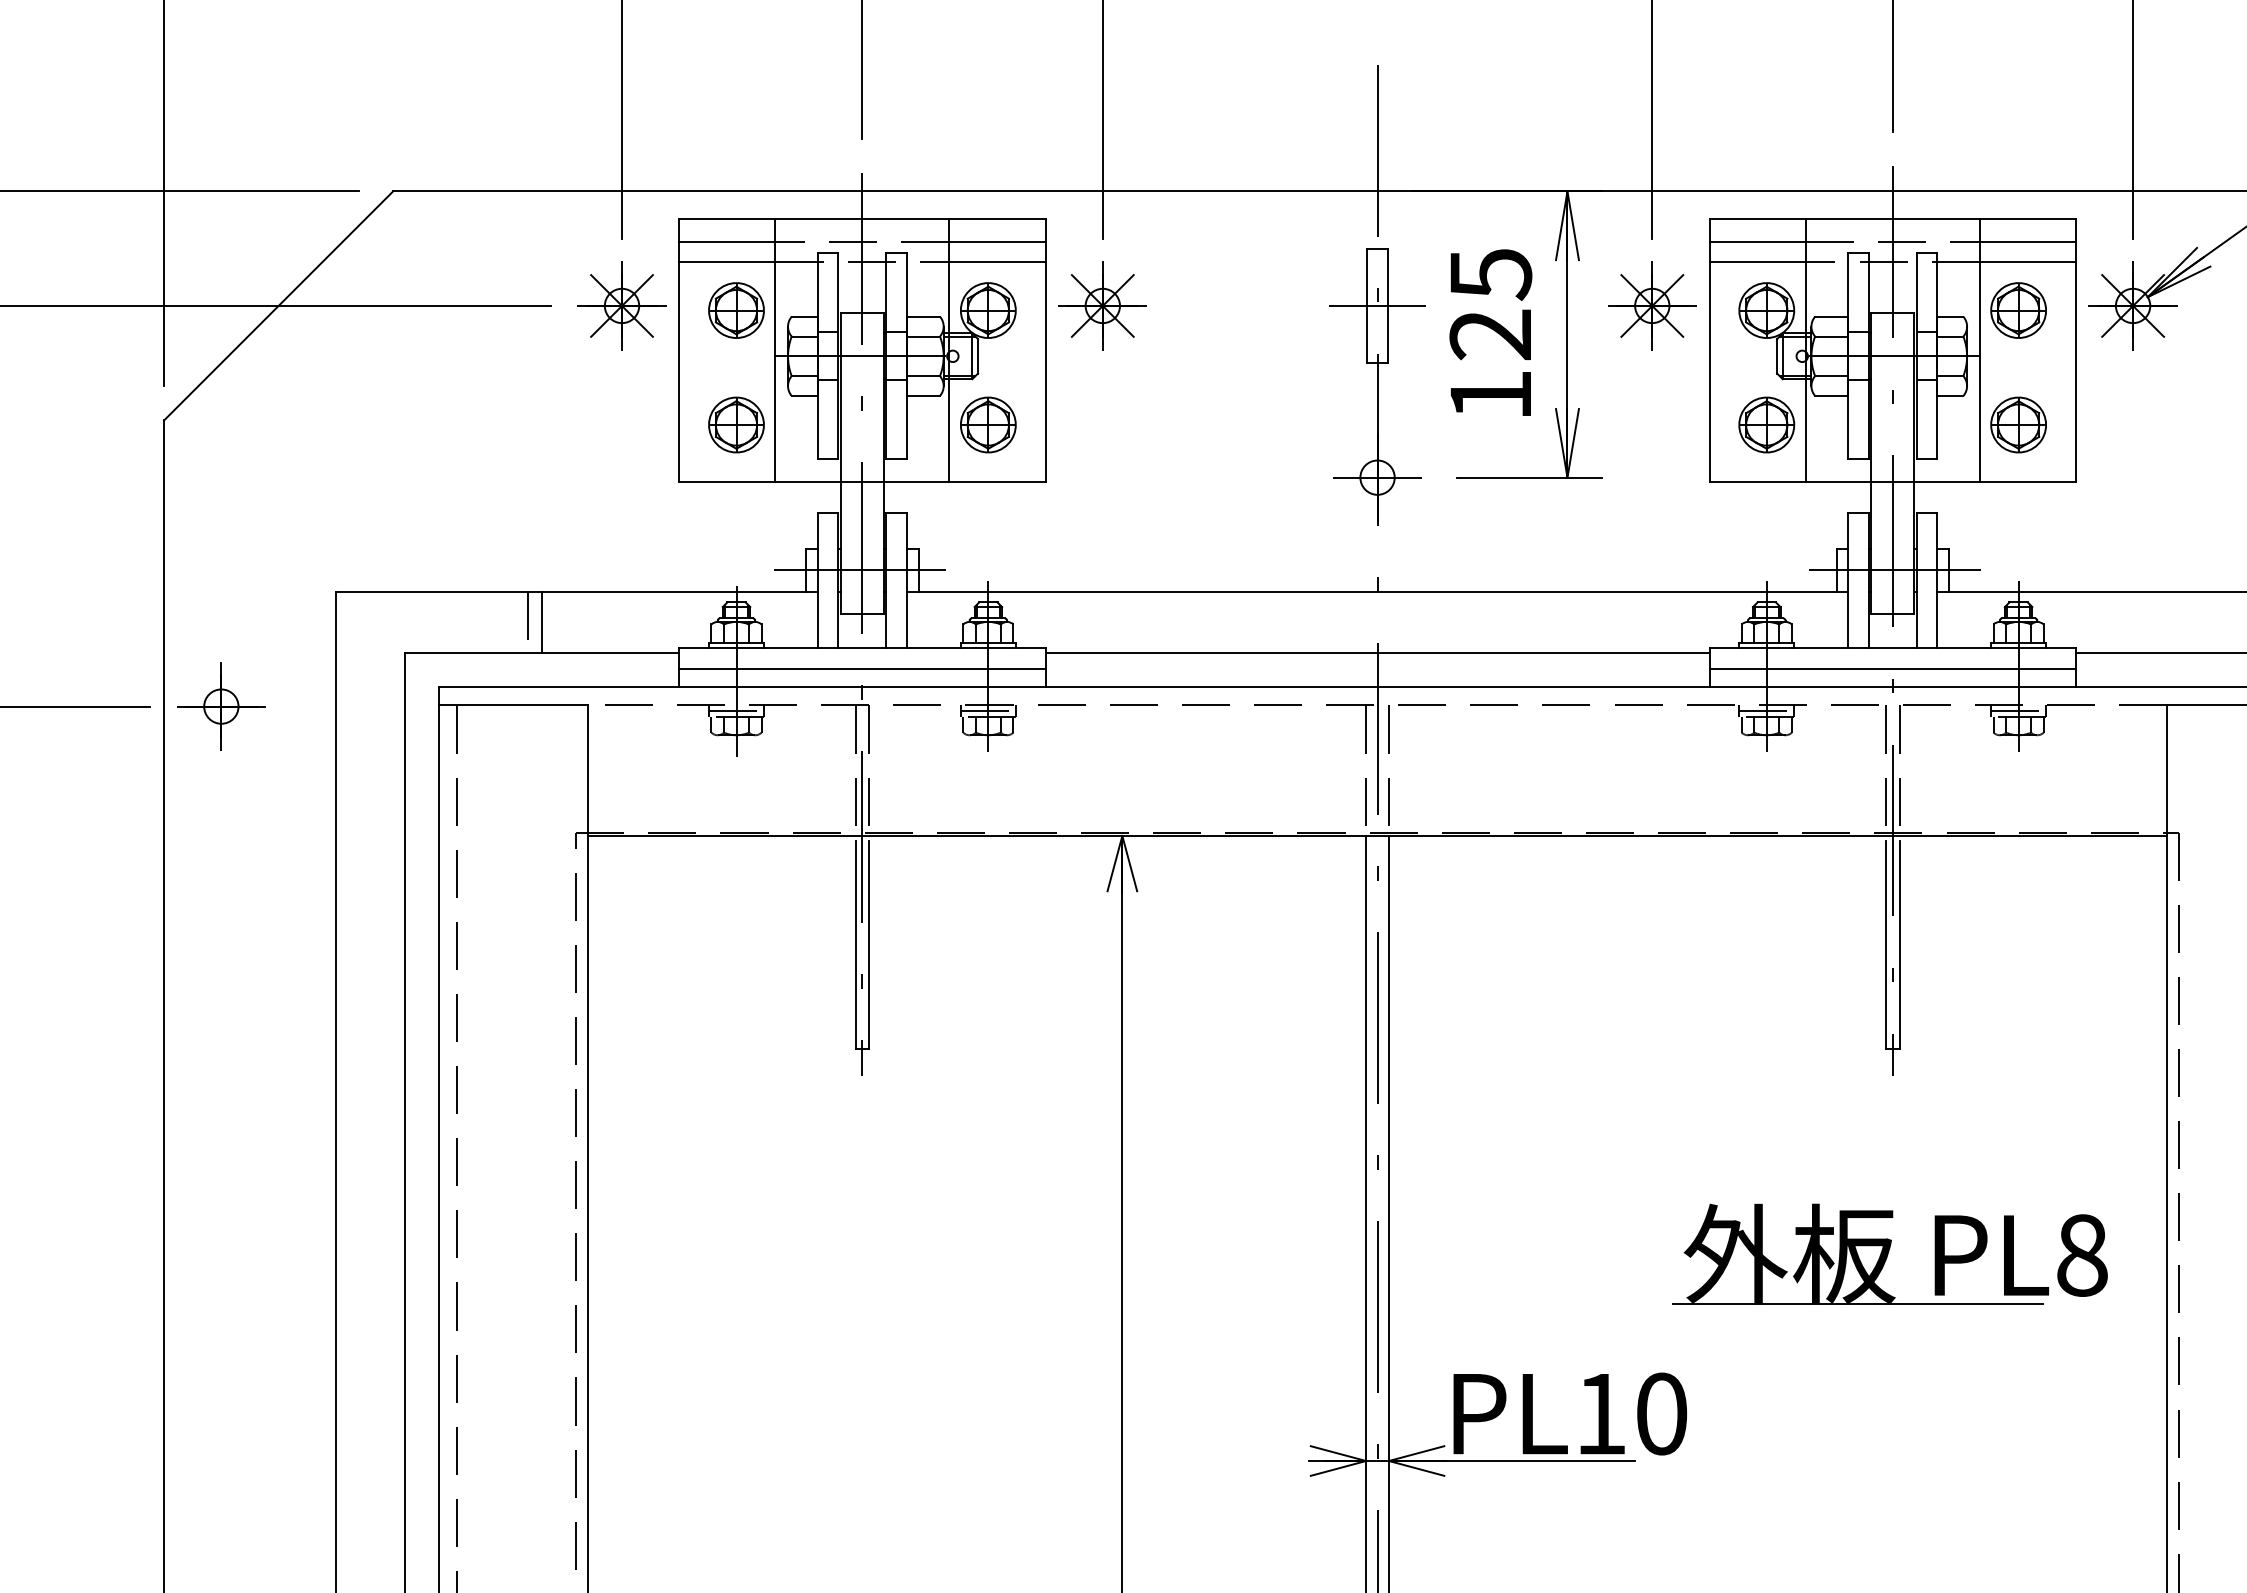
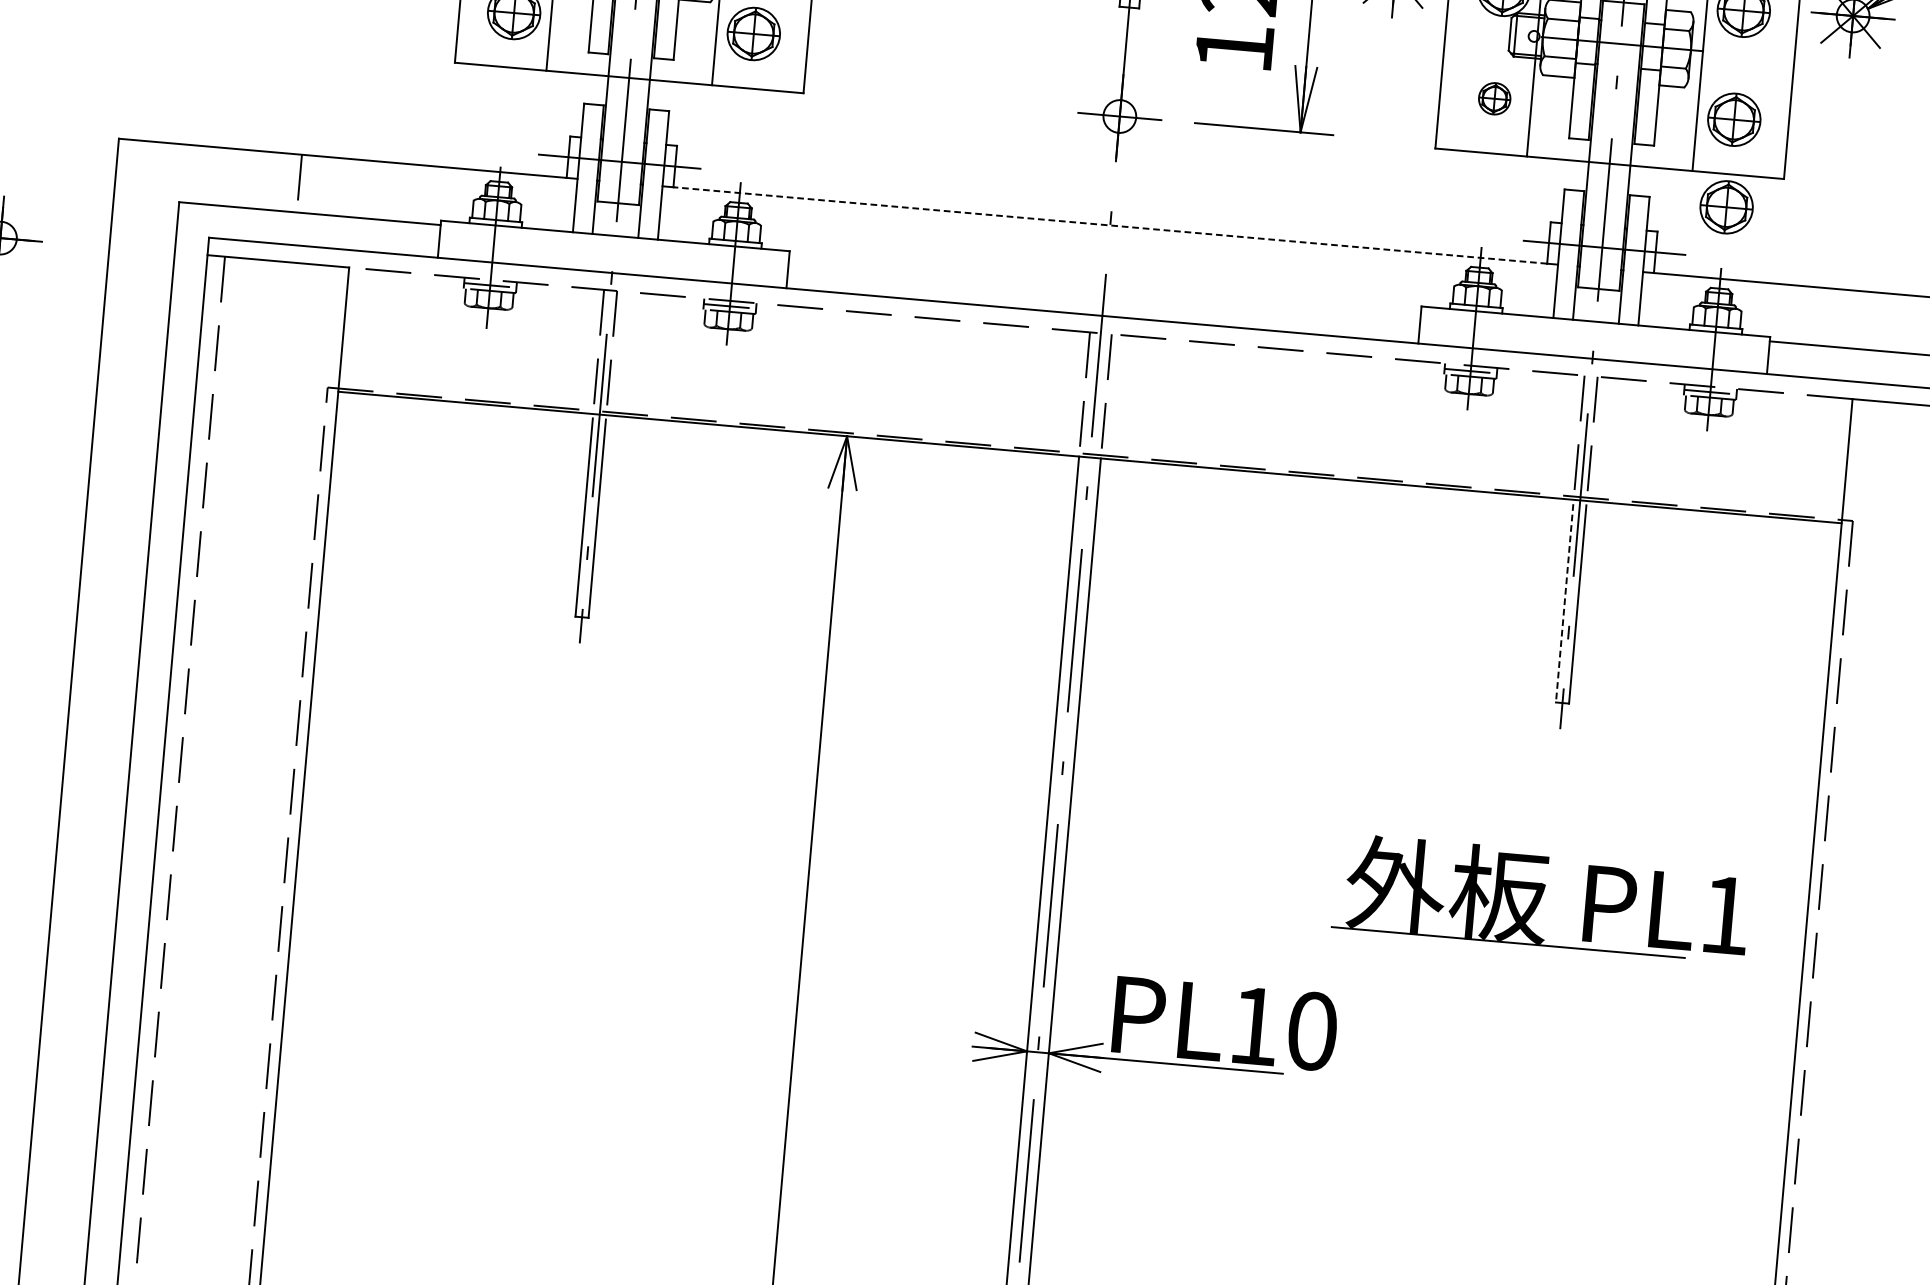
part: (1766, 424) -> (1494, 98), size x0.6
part: (2018, 516) -> (1726, 206), added
line: (1377, 592) -> (1110, 225), solid -> dashed
line: (541, 622) -> (312, 184), removed
line: (1377, 652) -> (1105, 282), removed
line: (862, 668) -> (613, 255), removed
line: (1892, 668) -> (1594, 341), removed
line: (1885, 945) -> (1564, 604), solid -> dashed
text: (2082, 1255) -> (1725, 915), PL8 -> PL1

